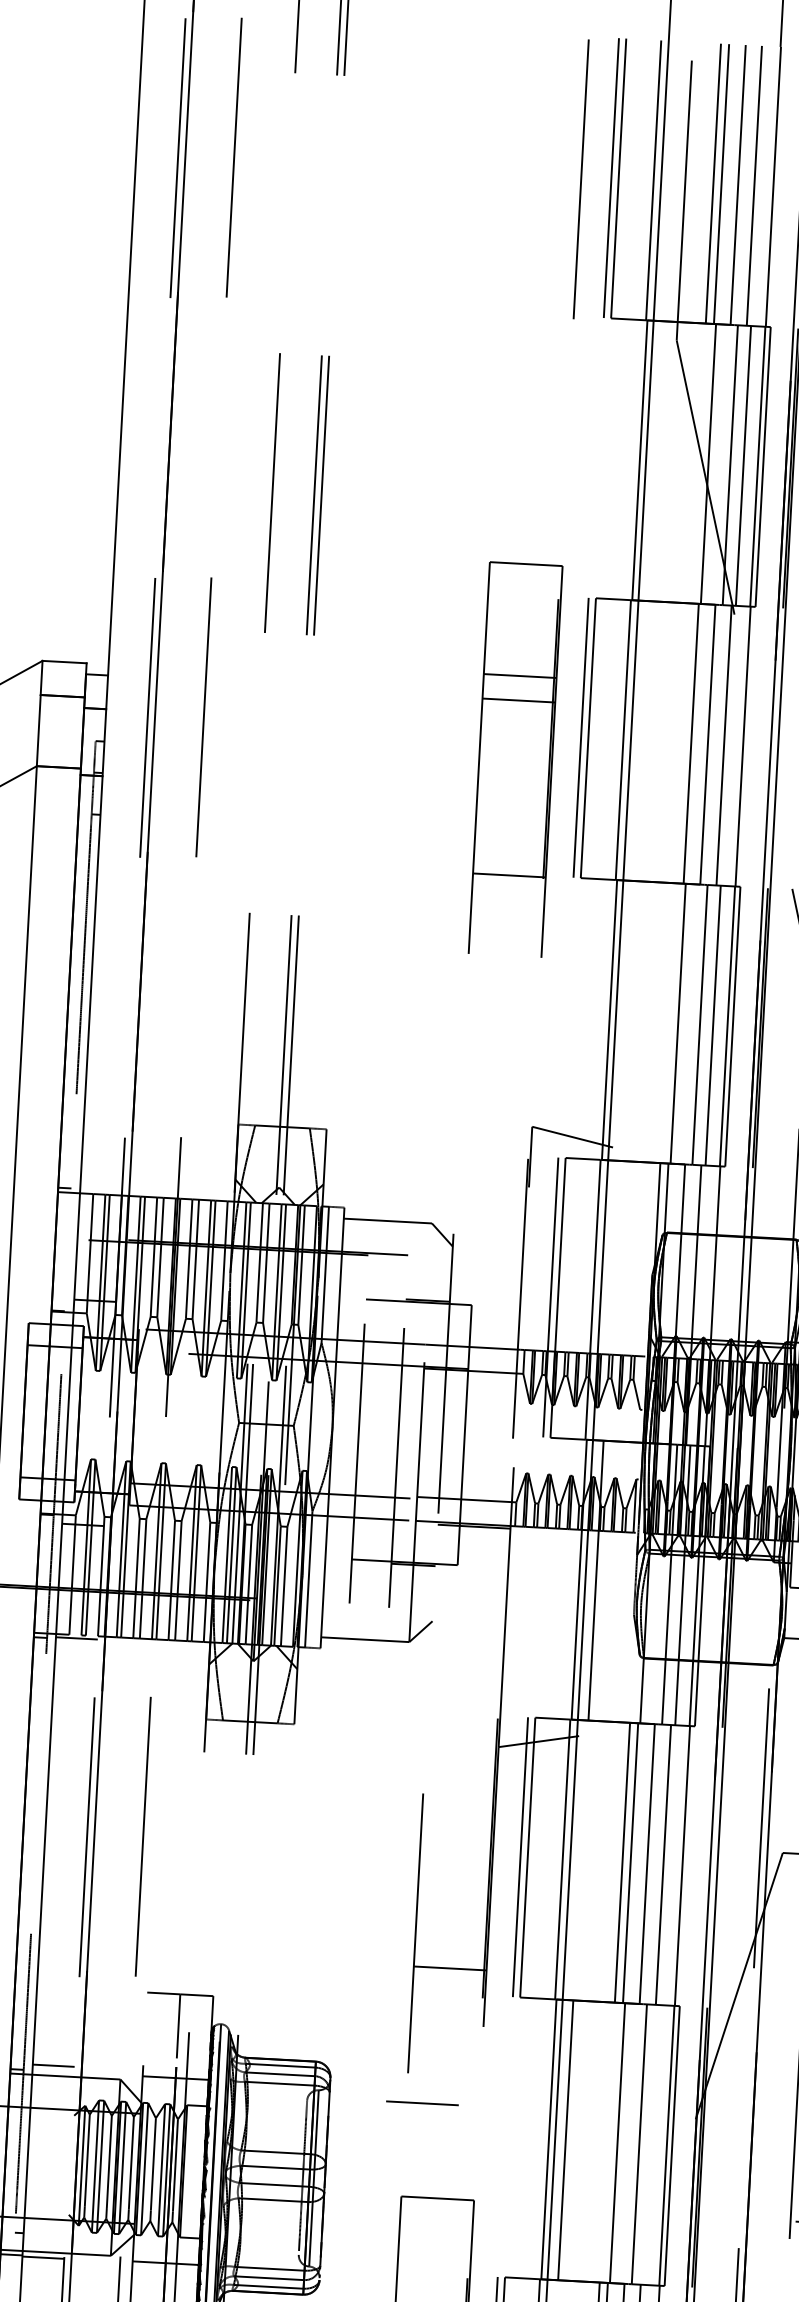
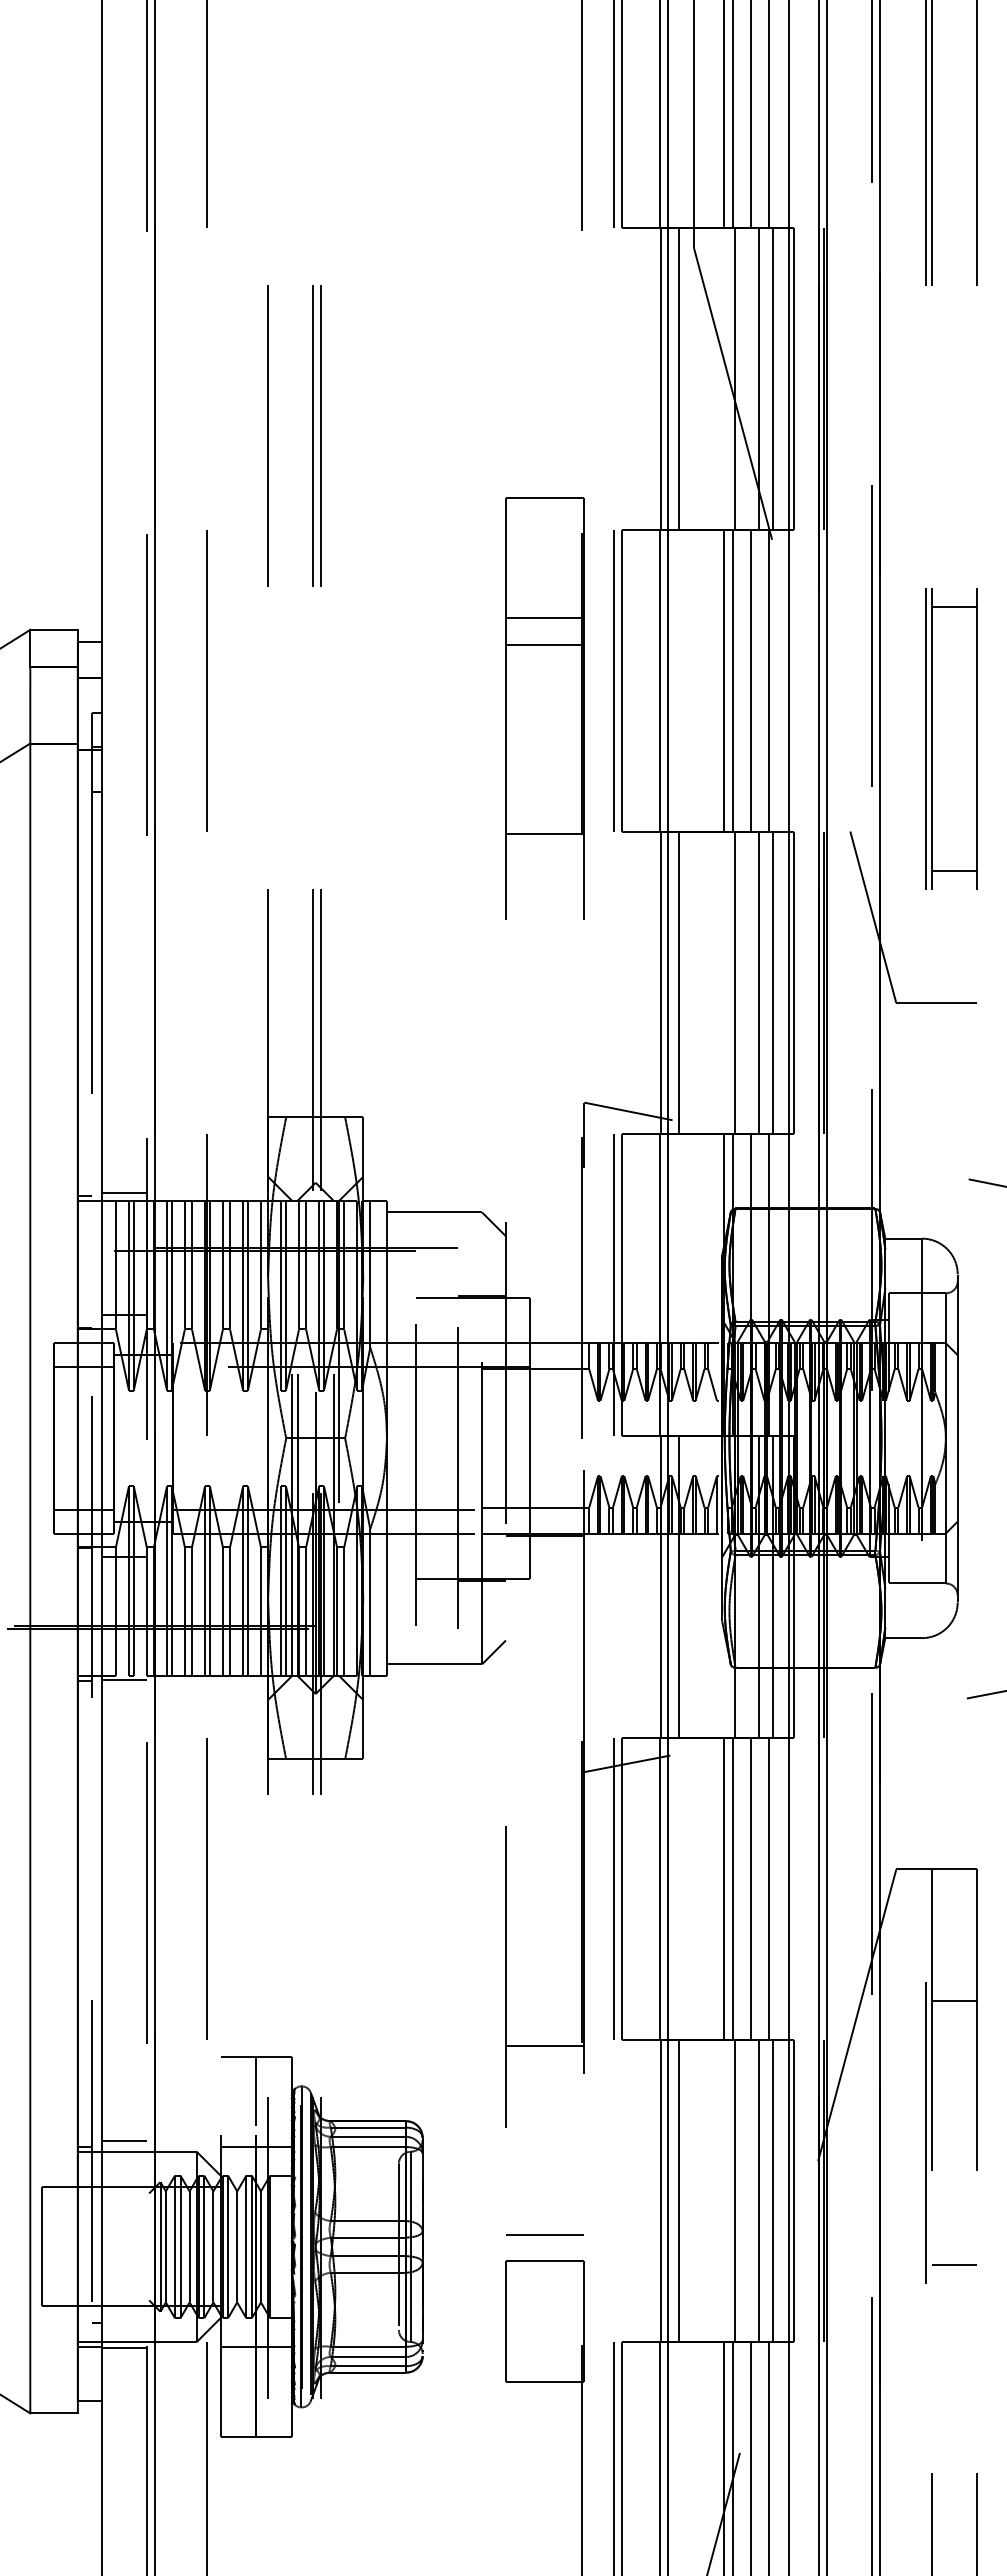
line: (656, 461) -> (679, 379), added
line: (683, 743) -> (724, 681), added
line: (626, 1021) -> (679, 983), added
line: (100, 1186) -> (123, 1192), added
line: (449, 1968) -> (544, 2046), moved
line: (421, 2102) -> (544, 2234), moved
line: (652, 2145) -> (773, 2191), added

